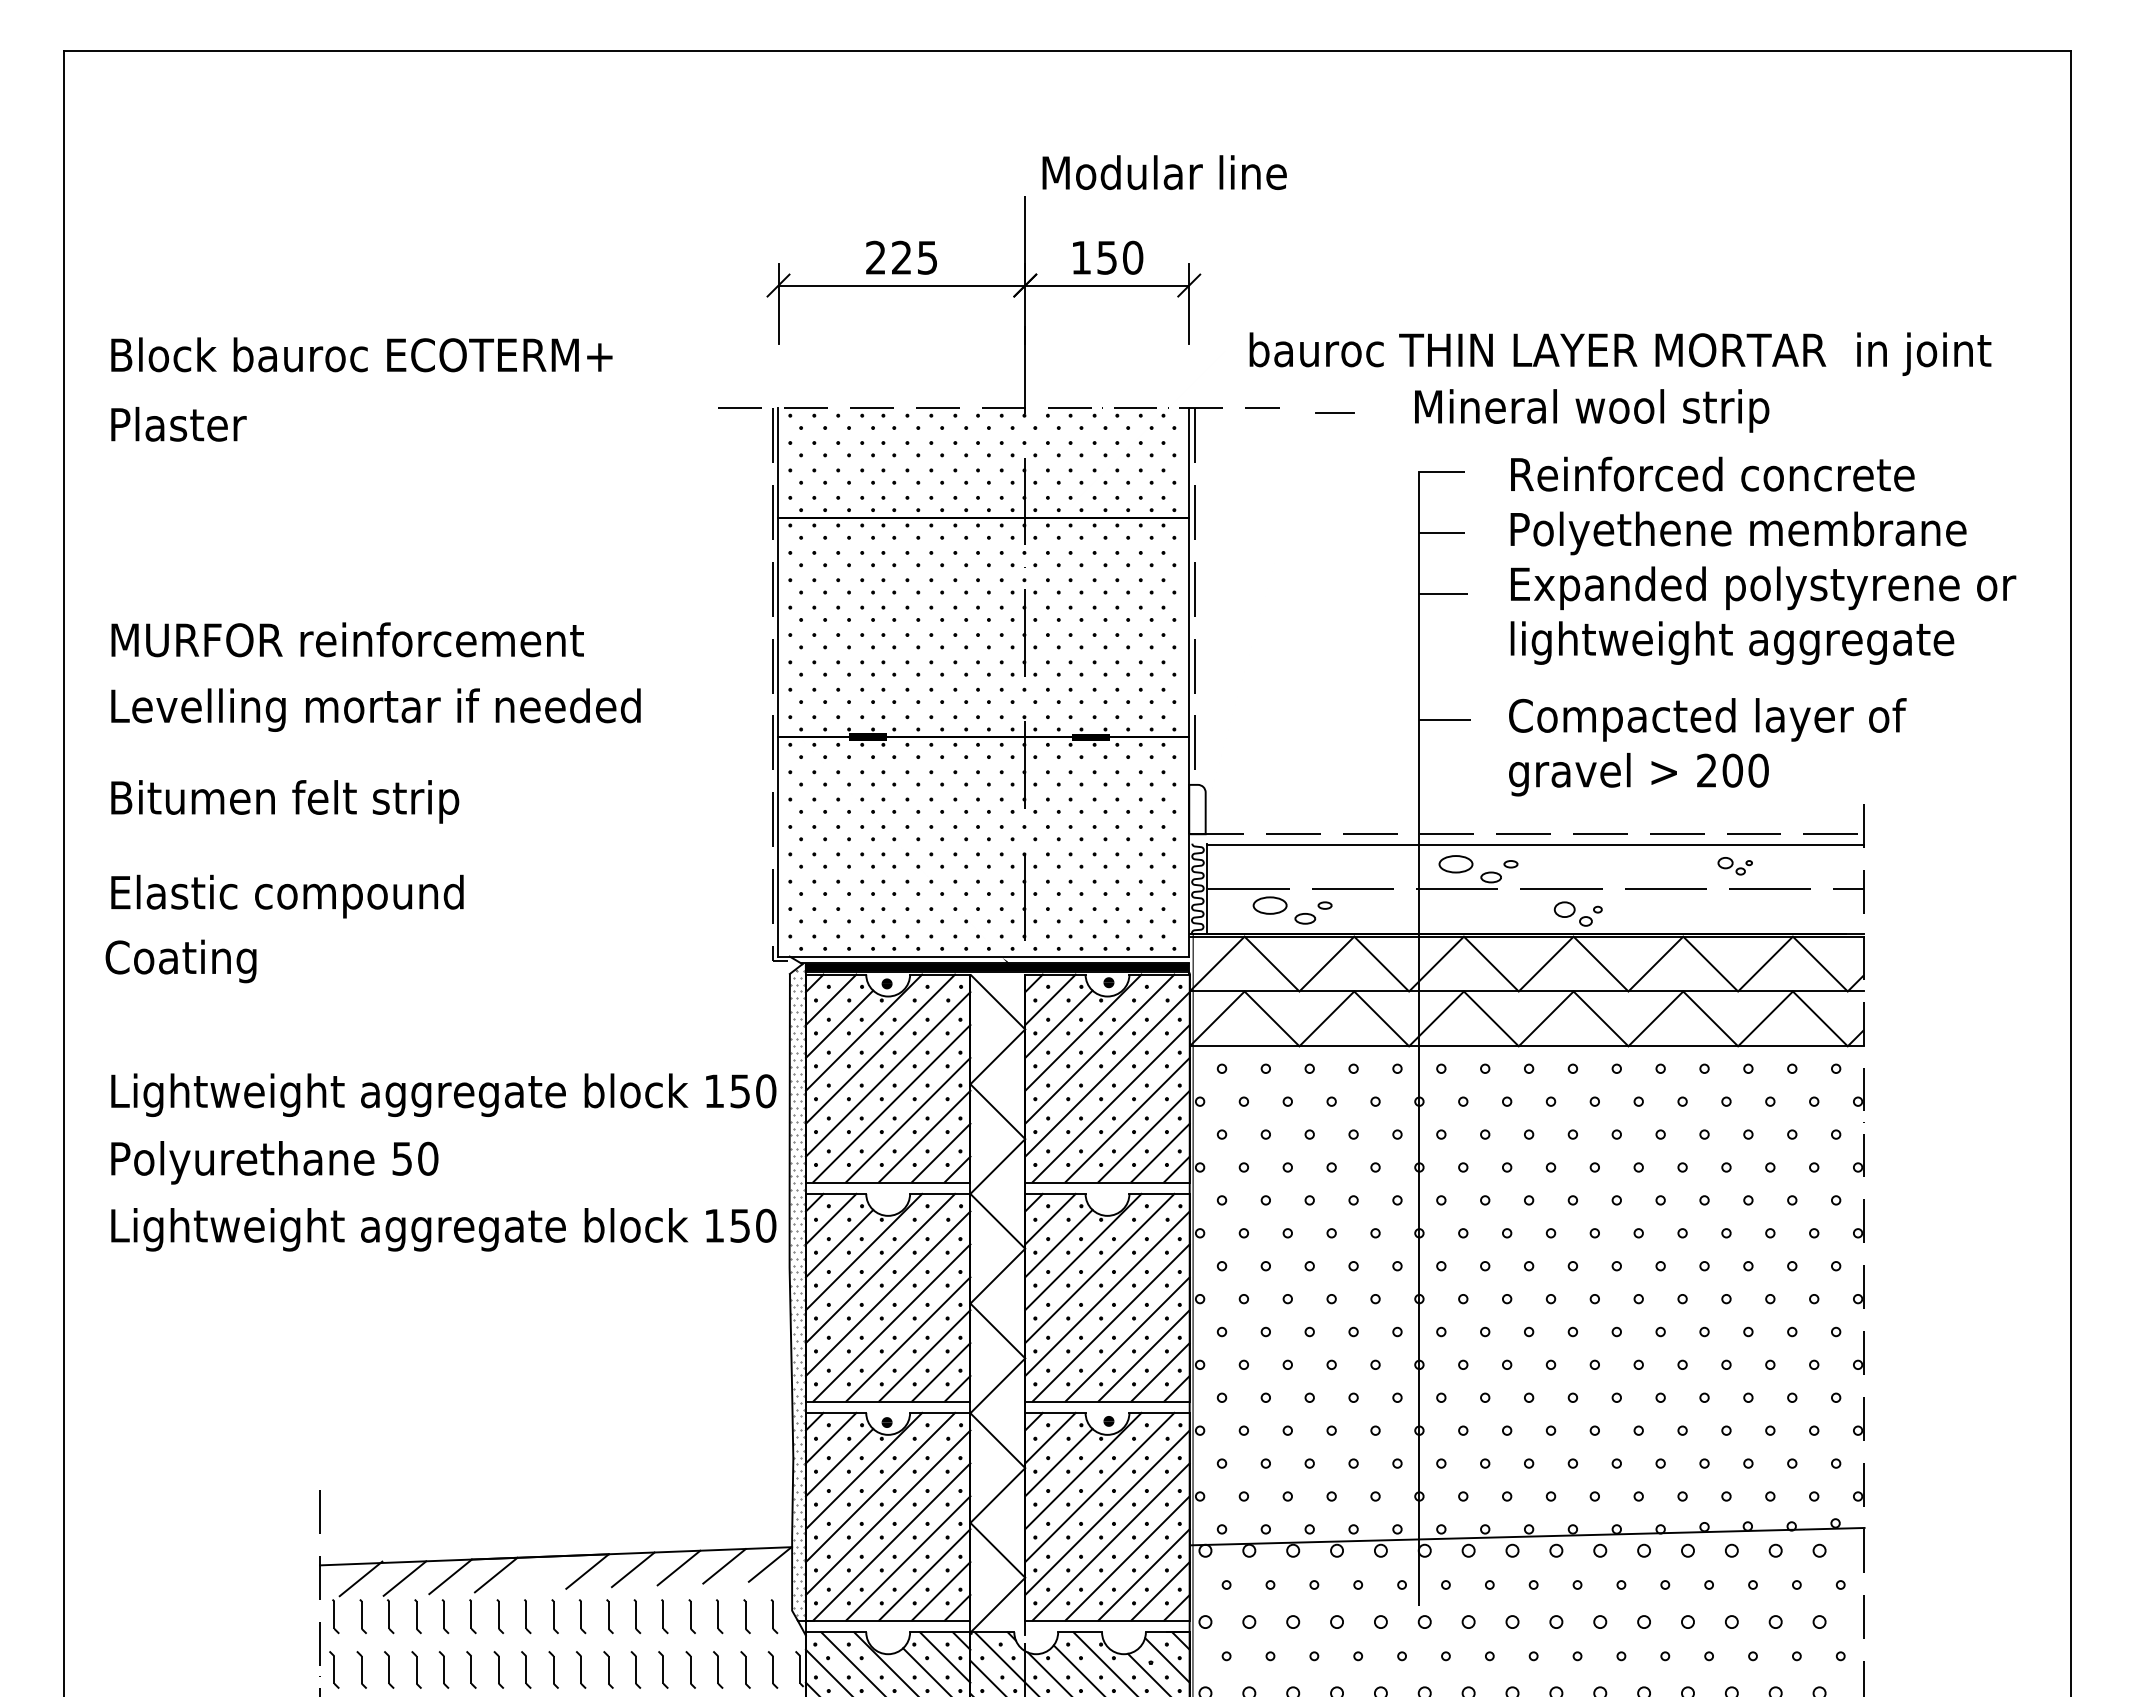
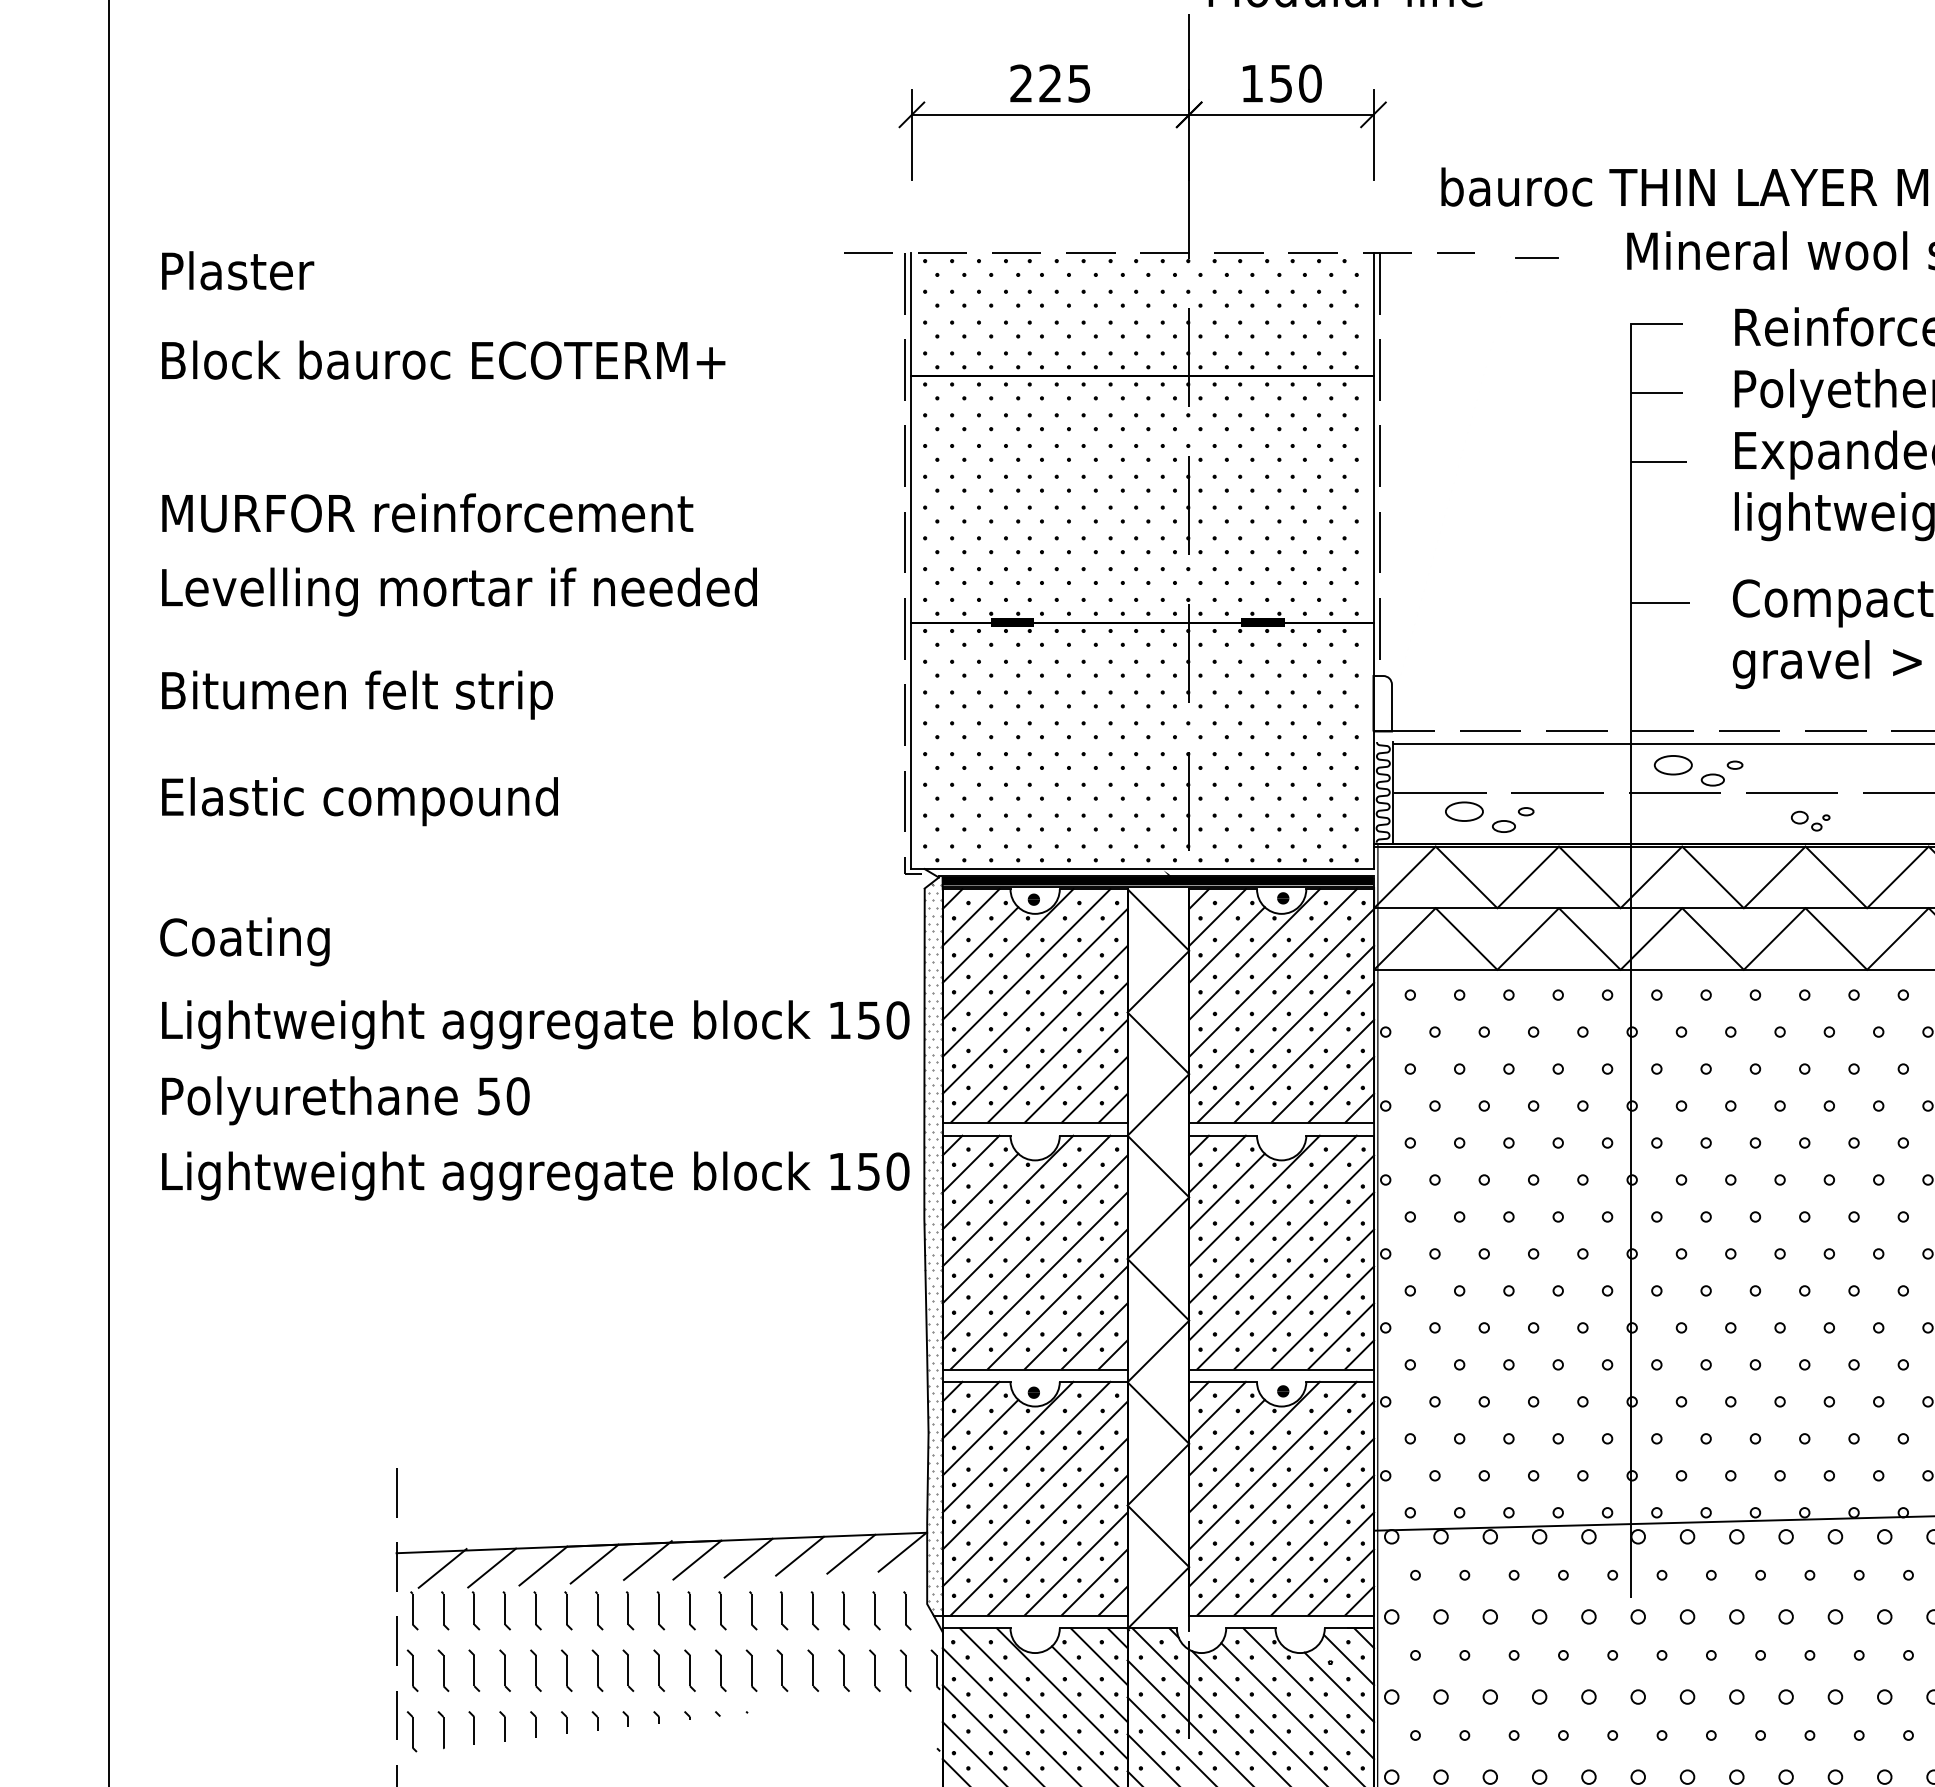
text: (361, 354) -> (443, 359), moved
part: (1577, 913) -> (1809, 820), size x0.71
text: (180, 961) -> (244, 941), moved
line: (543, 1571) -> (647, 1560), added

